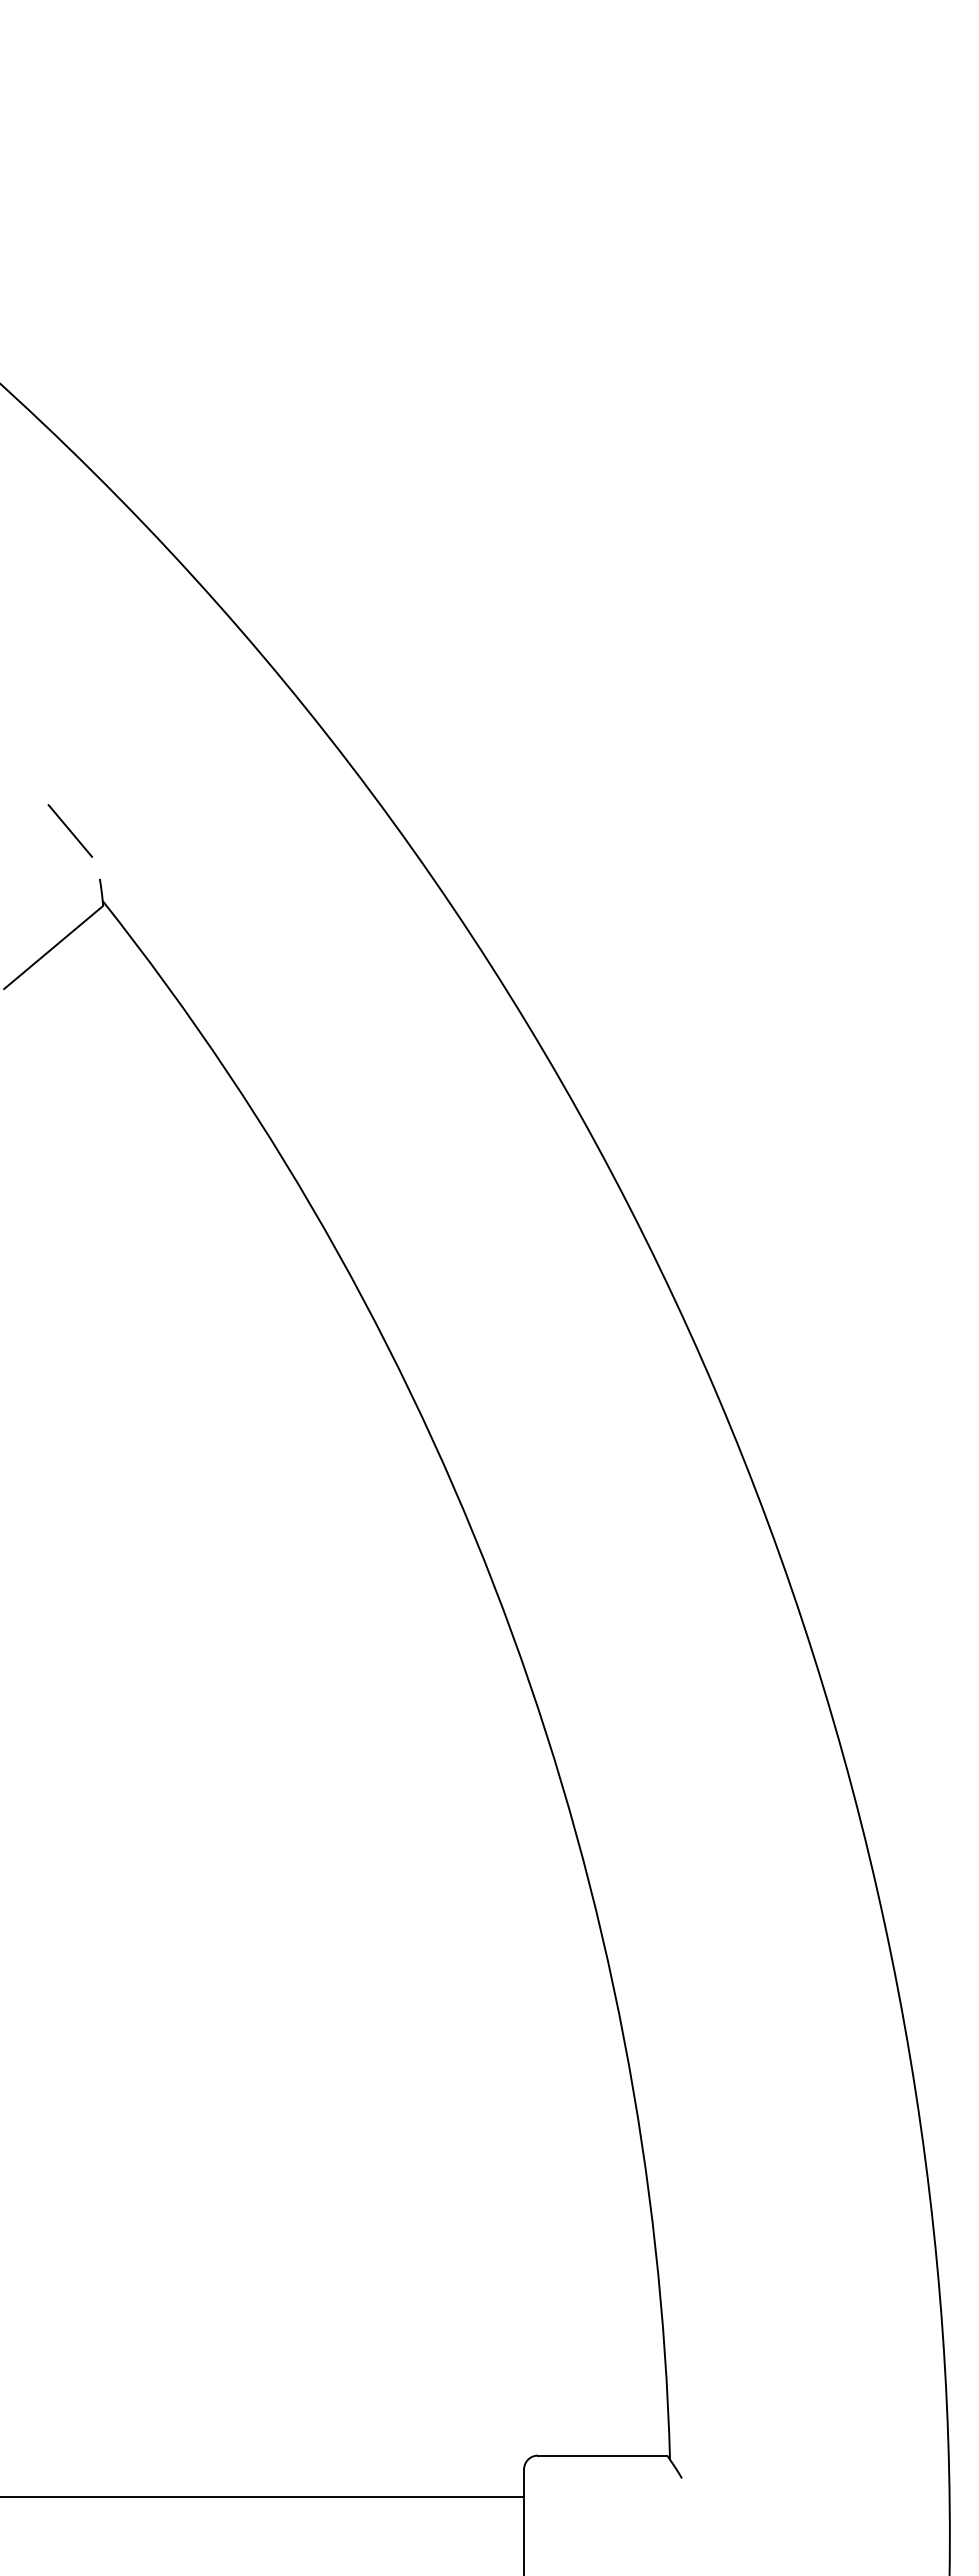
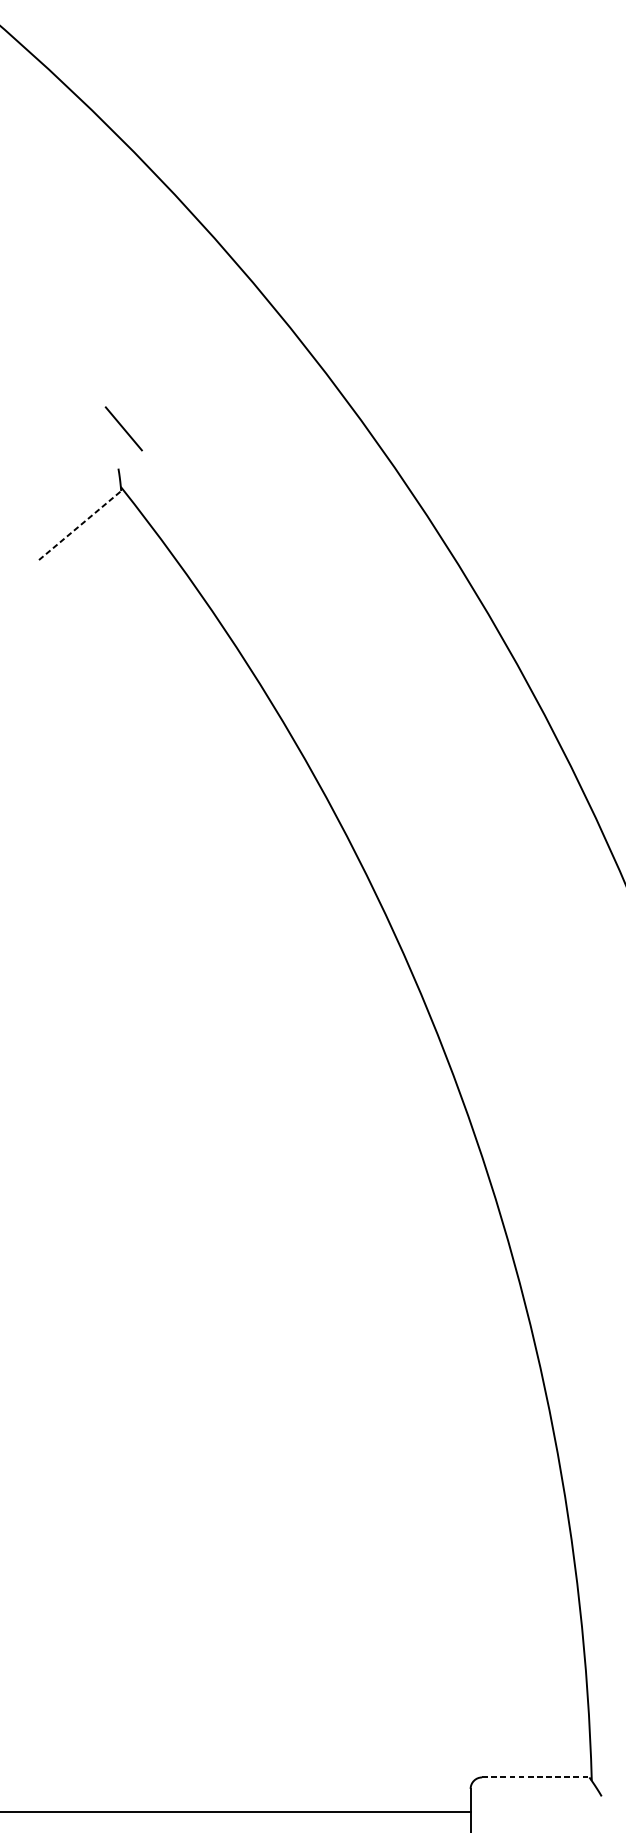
line: (70, 830) -> (123, 428), moved
line: (53, 947) -> (79, 525), solid -> dashed
line: (602, 2455) -> (535, 1777), solid -> dashed

